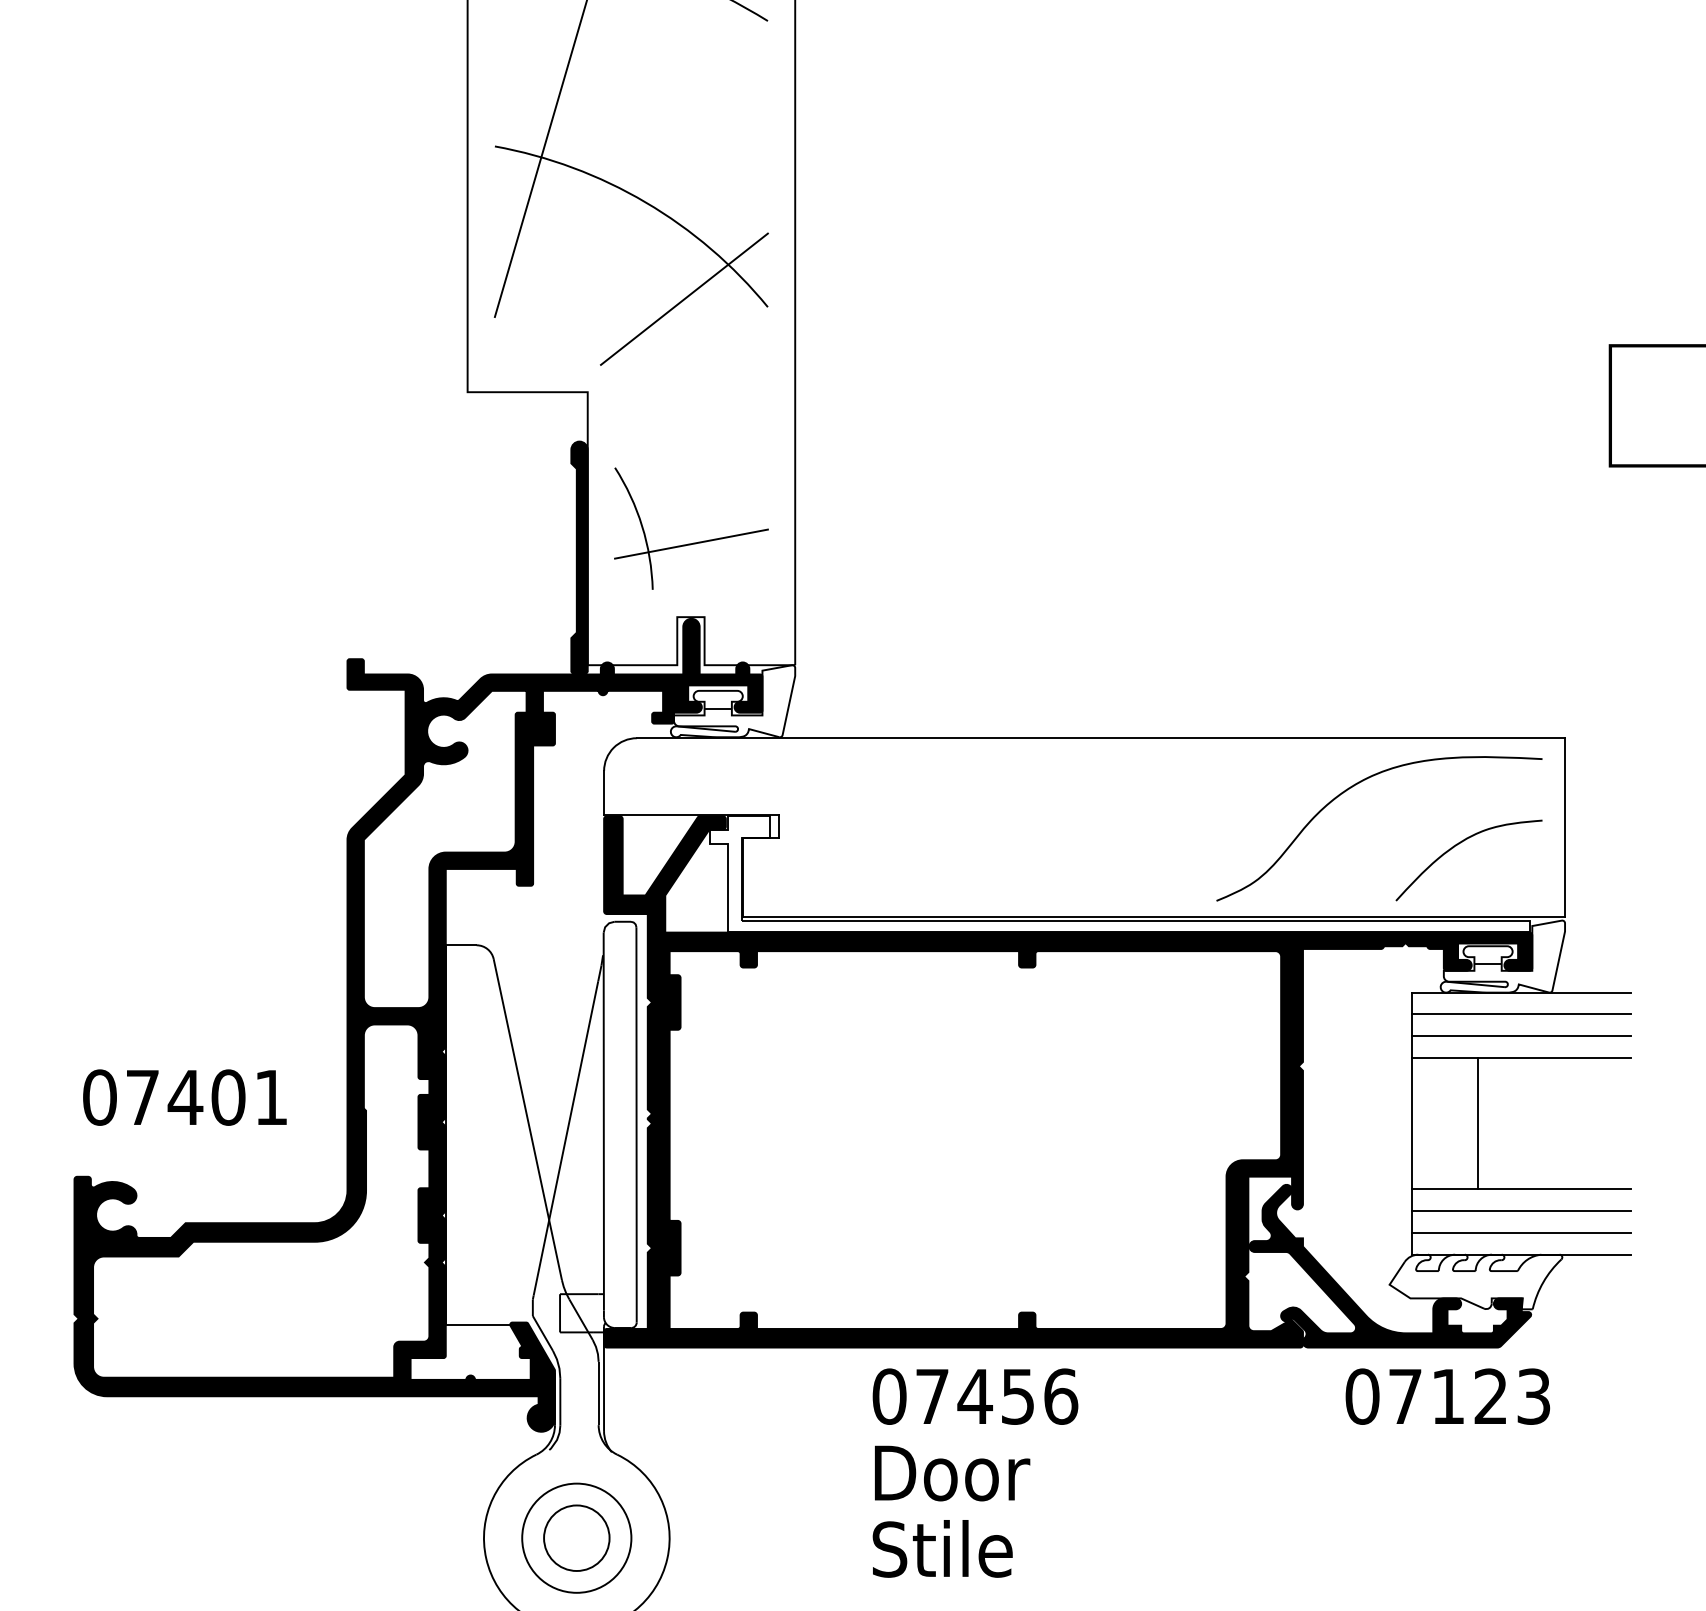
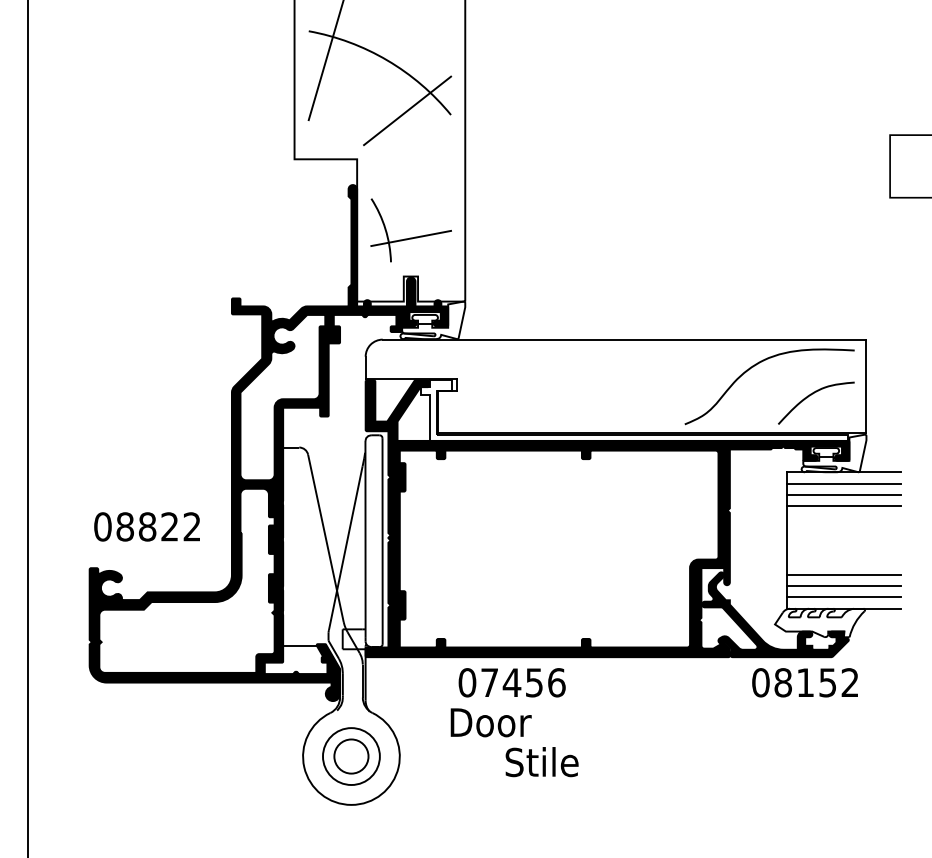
text: (206, 1096) -> (158, 526), 07401 -> 08822
line: (1476, 1123) -> (820, 540), removed
text: (974, 1396) -> (511, 682), moved
text: (1469, 1396) -> (816, 682), 07123 -> 08152
text: (951, 1472) -> (490, 722), moved

